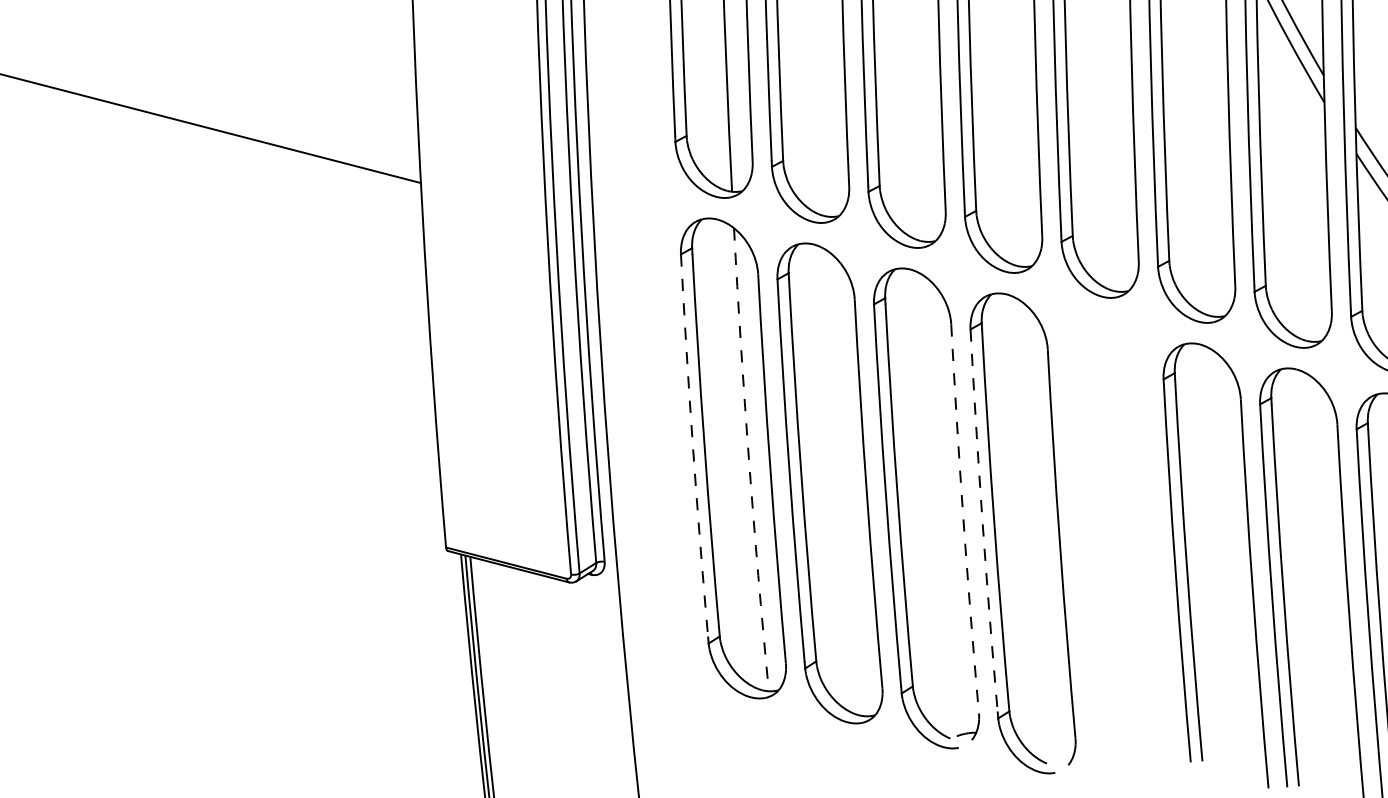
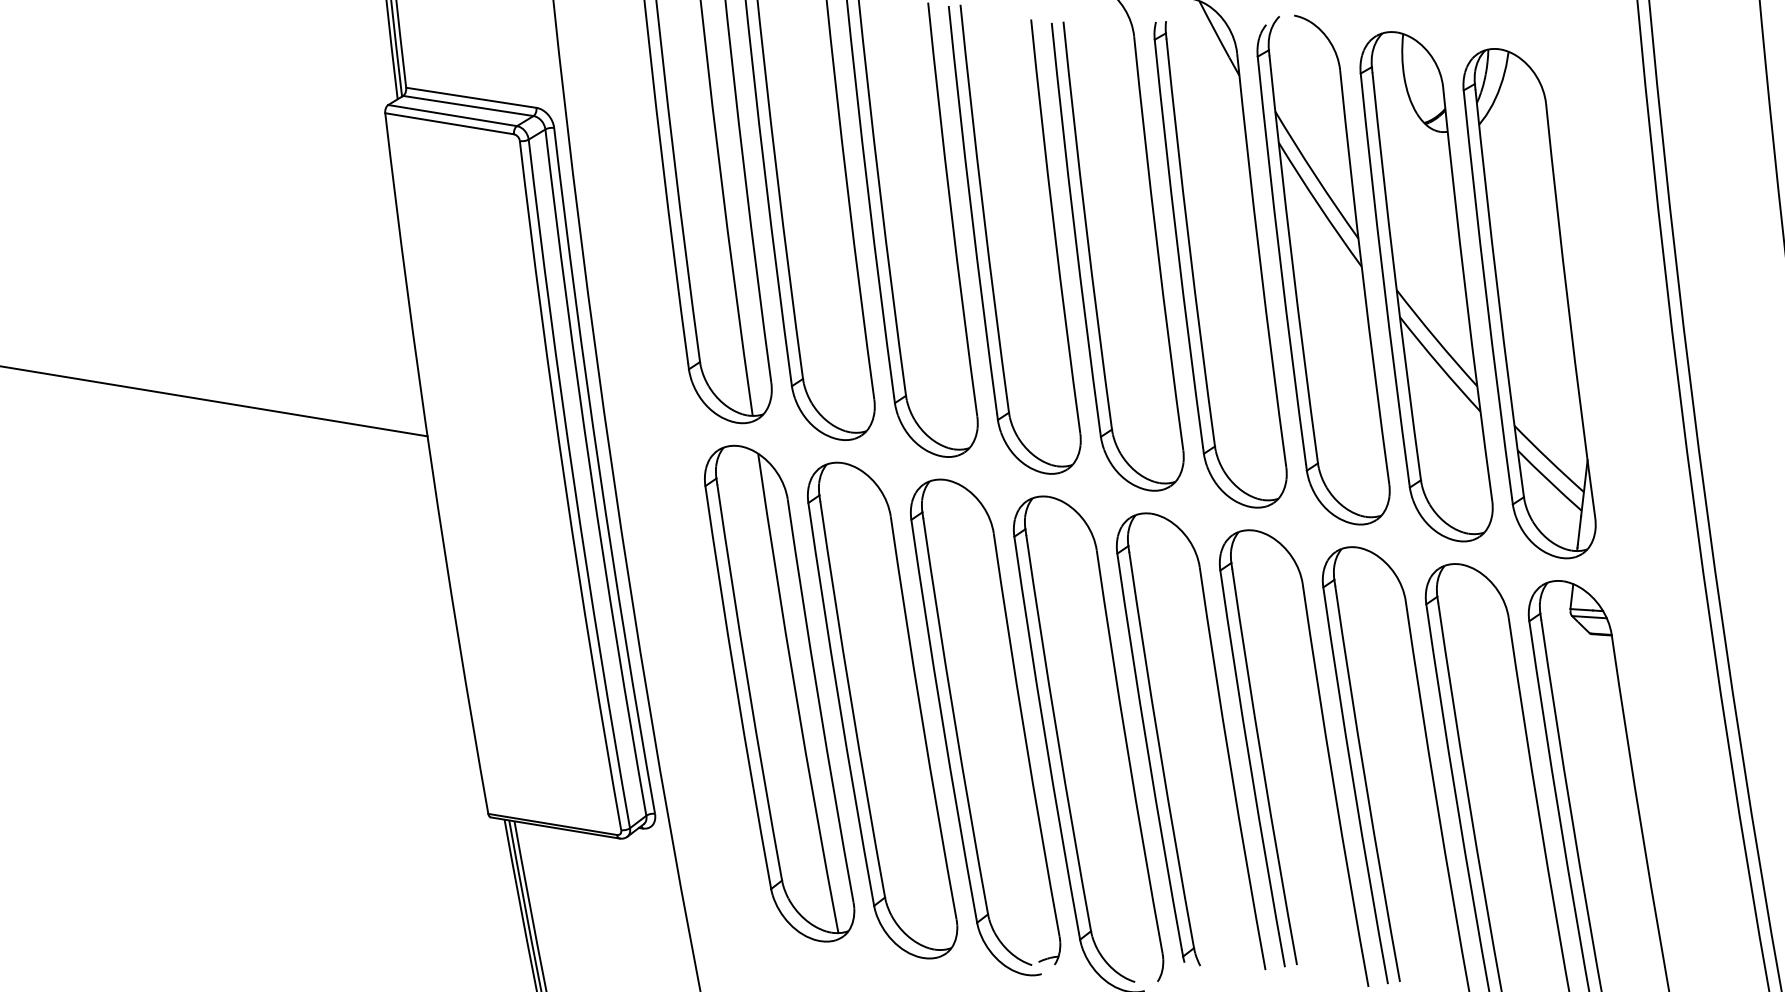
arc: (693, 445) -> (736, 684), dashed -> solid
arc: (748, 459) -> (795, 693), dashed -> solid
arc: (963, 519) -> (1024, 735), dashed -> solid
arc: (982, 521) -> (1045, 735), dashed -> solid
part: (1091, 540) -> (1160, 745), added

